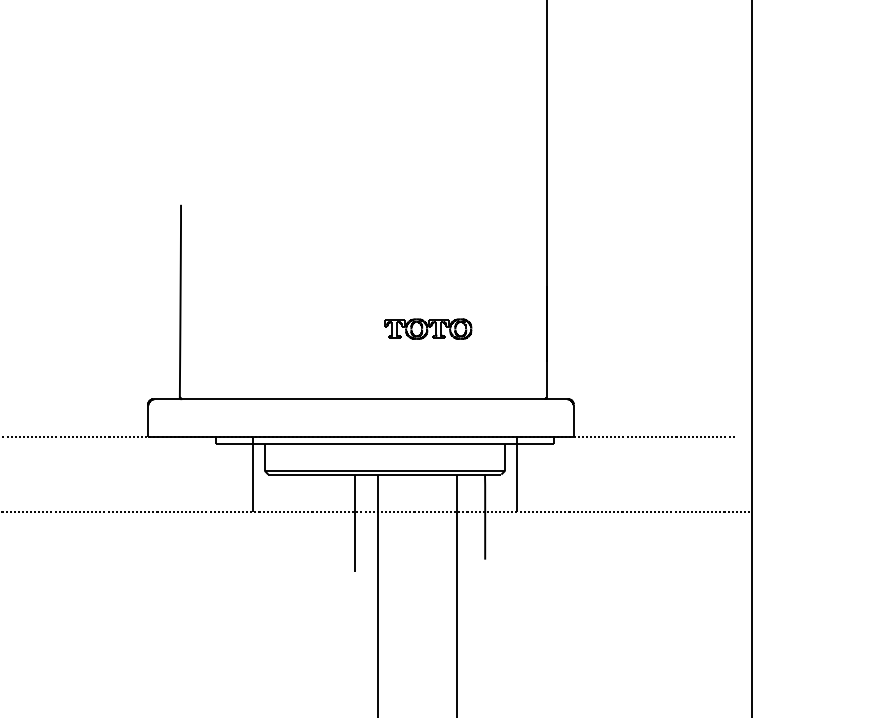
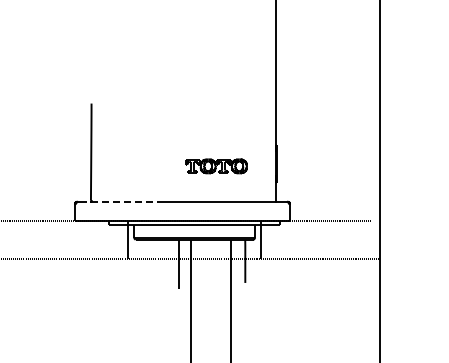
part: (428, 329) -> (216, 166), size x1.4
line: (240, 398) -> (121, 201), solid -> dashed

